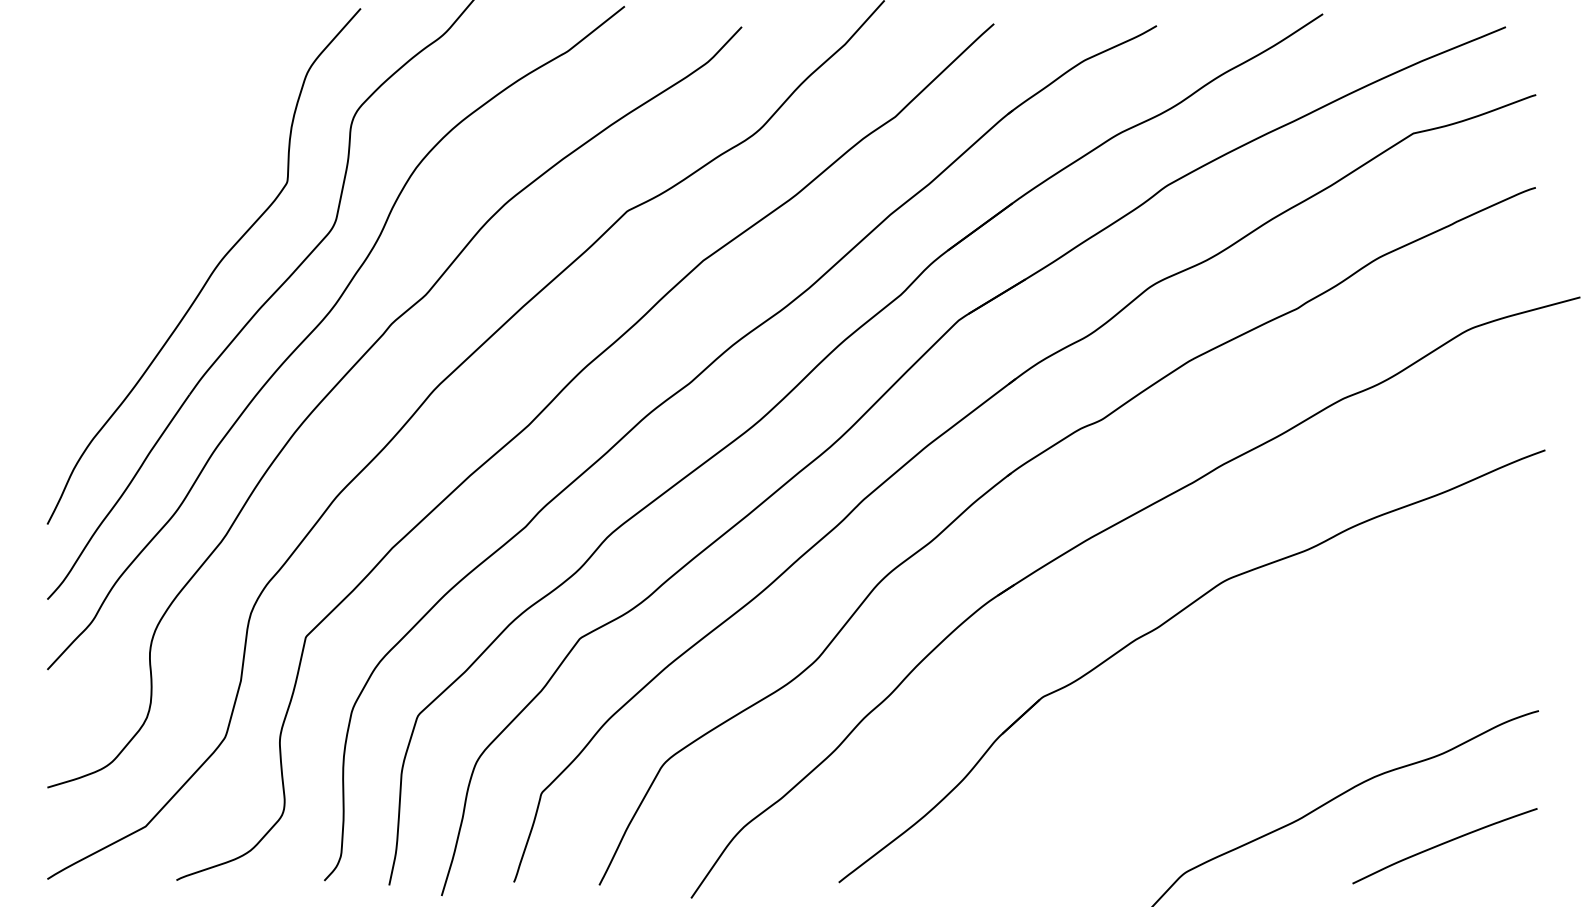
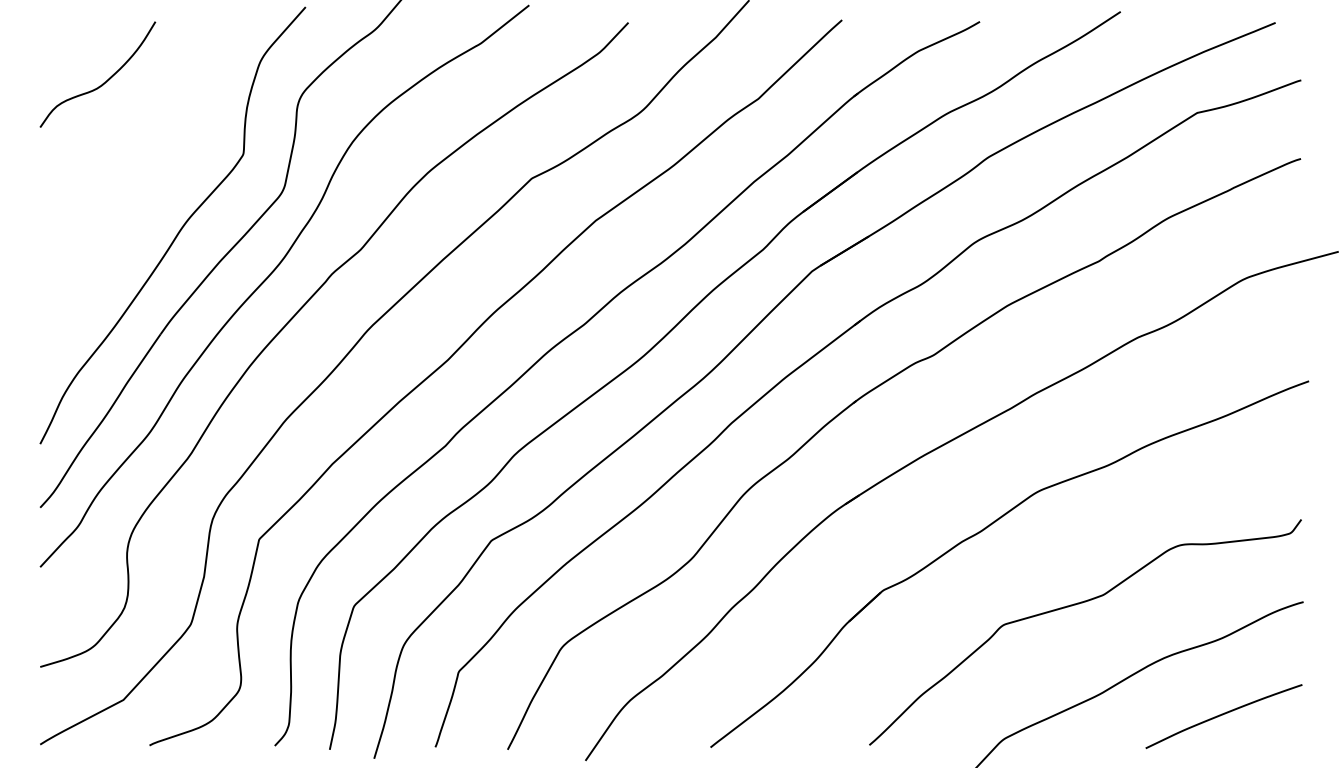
curve: (122, 97) -> (103, 82), added
curve: (1274, 713) -> (1079, 604), added

